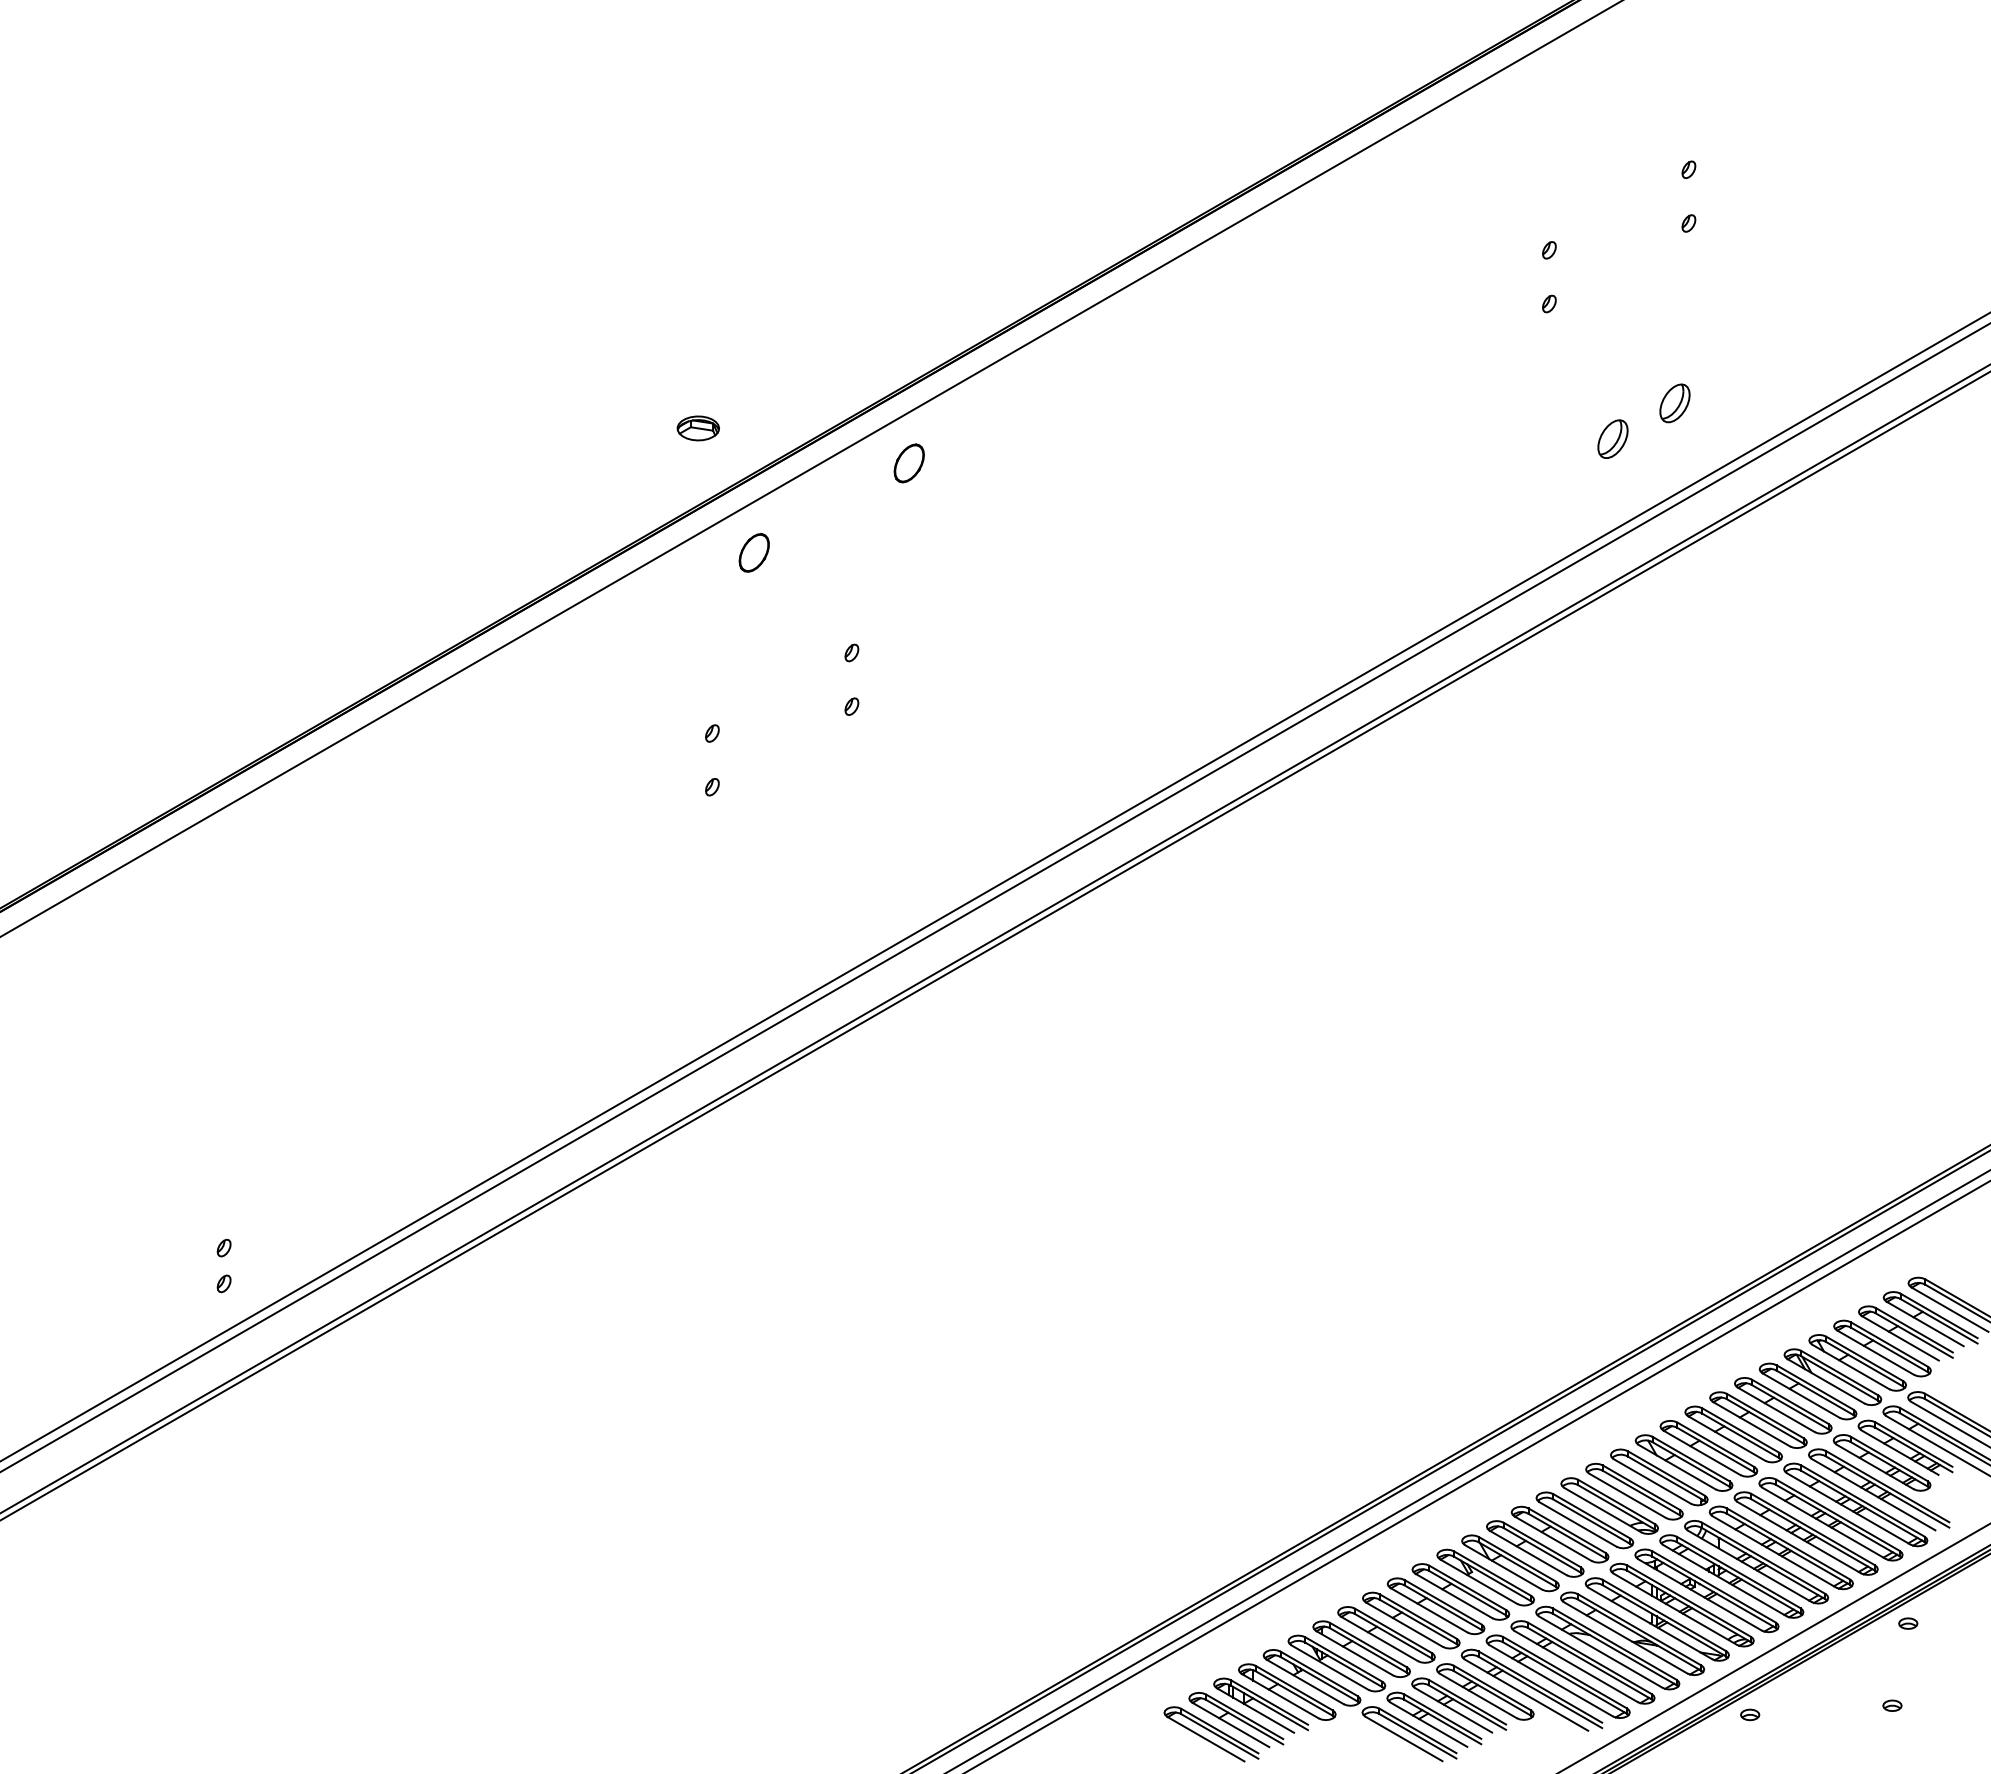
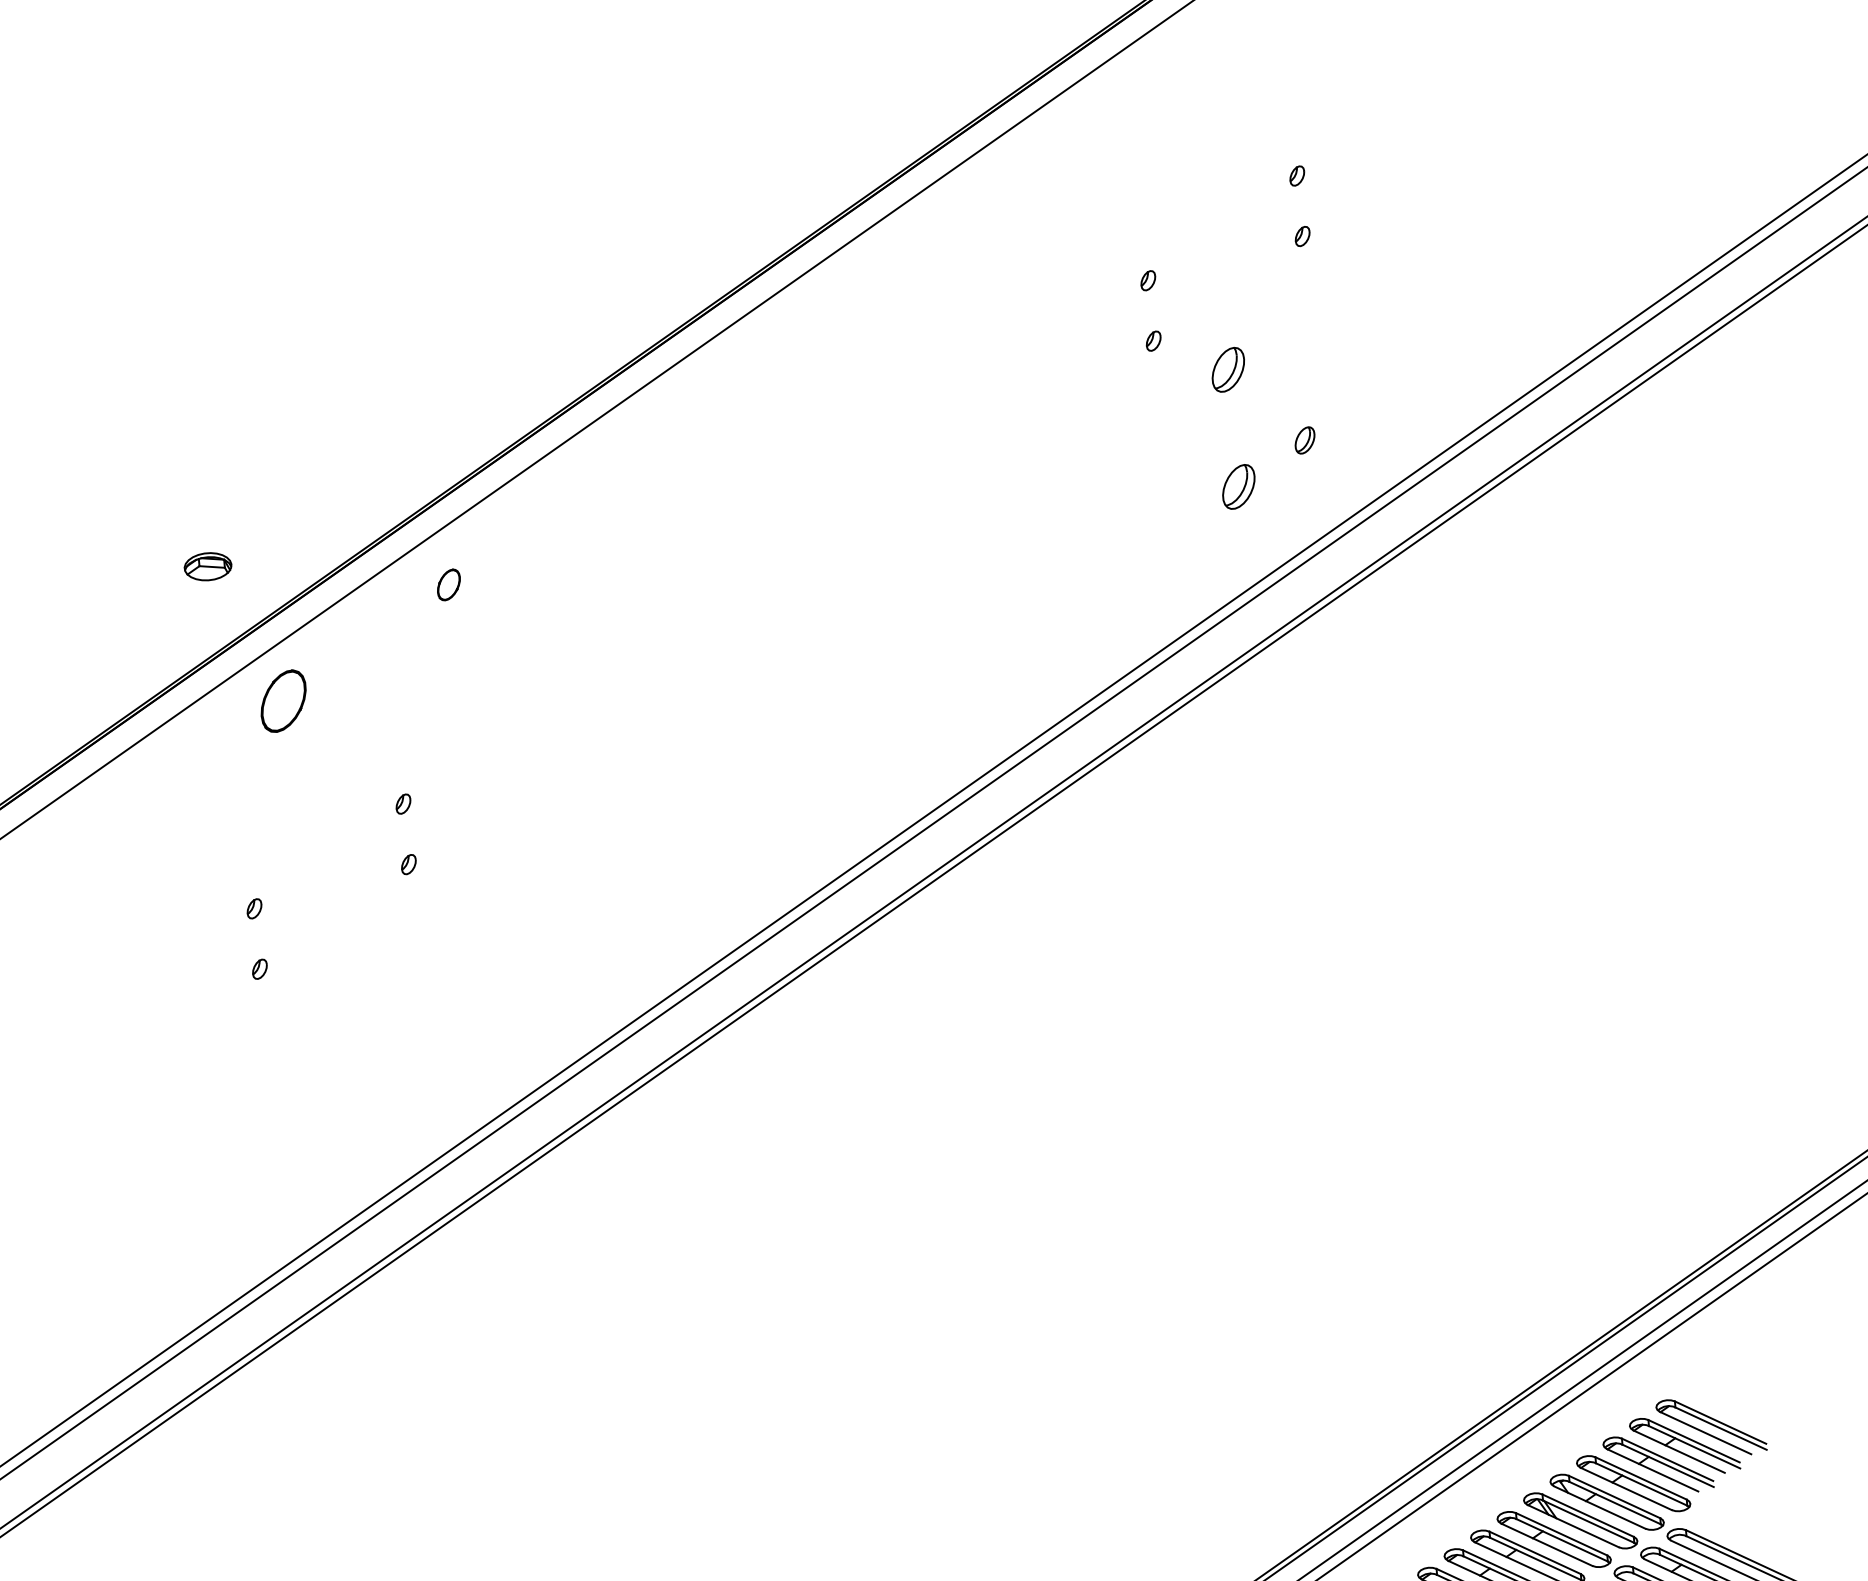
part: (1612, 334) -> (1227, 369), added
part: (1674, 403) -> (1304, 440), size x0.6
part: (908, 463) -> (448, 585), size x0.7
part: (753, 552) -> (282, 700), size x1.4

